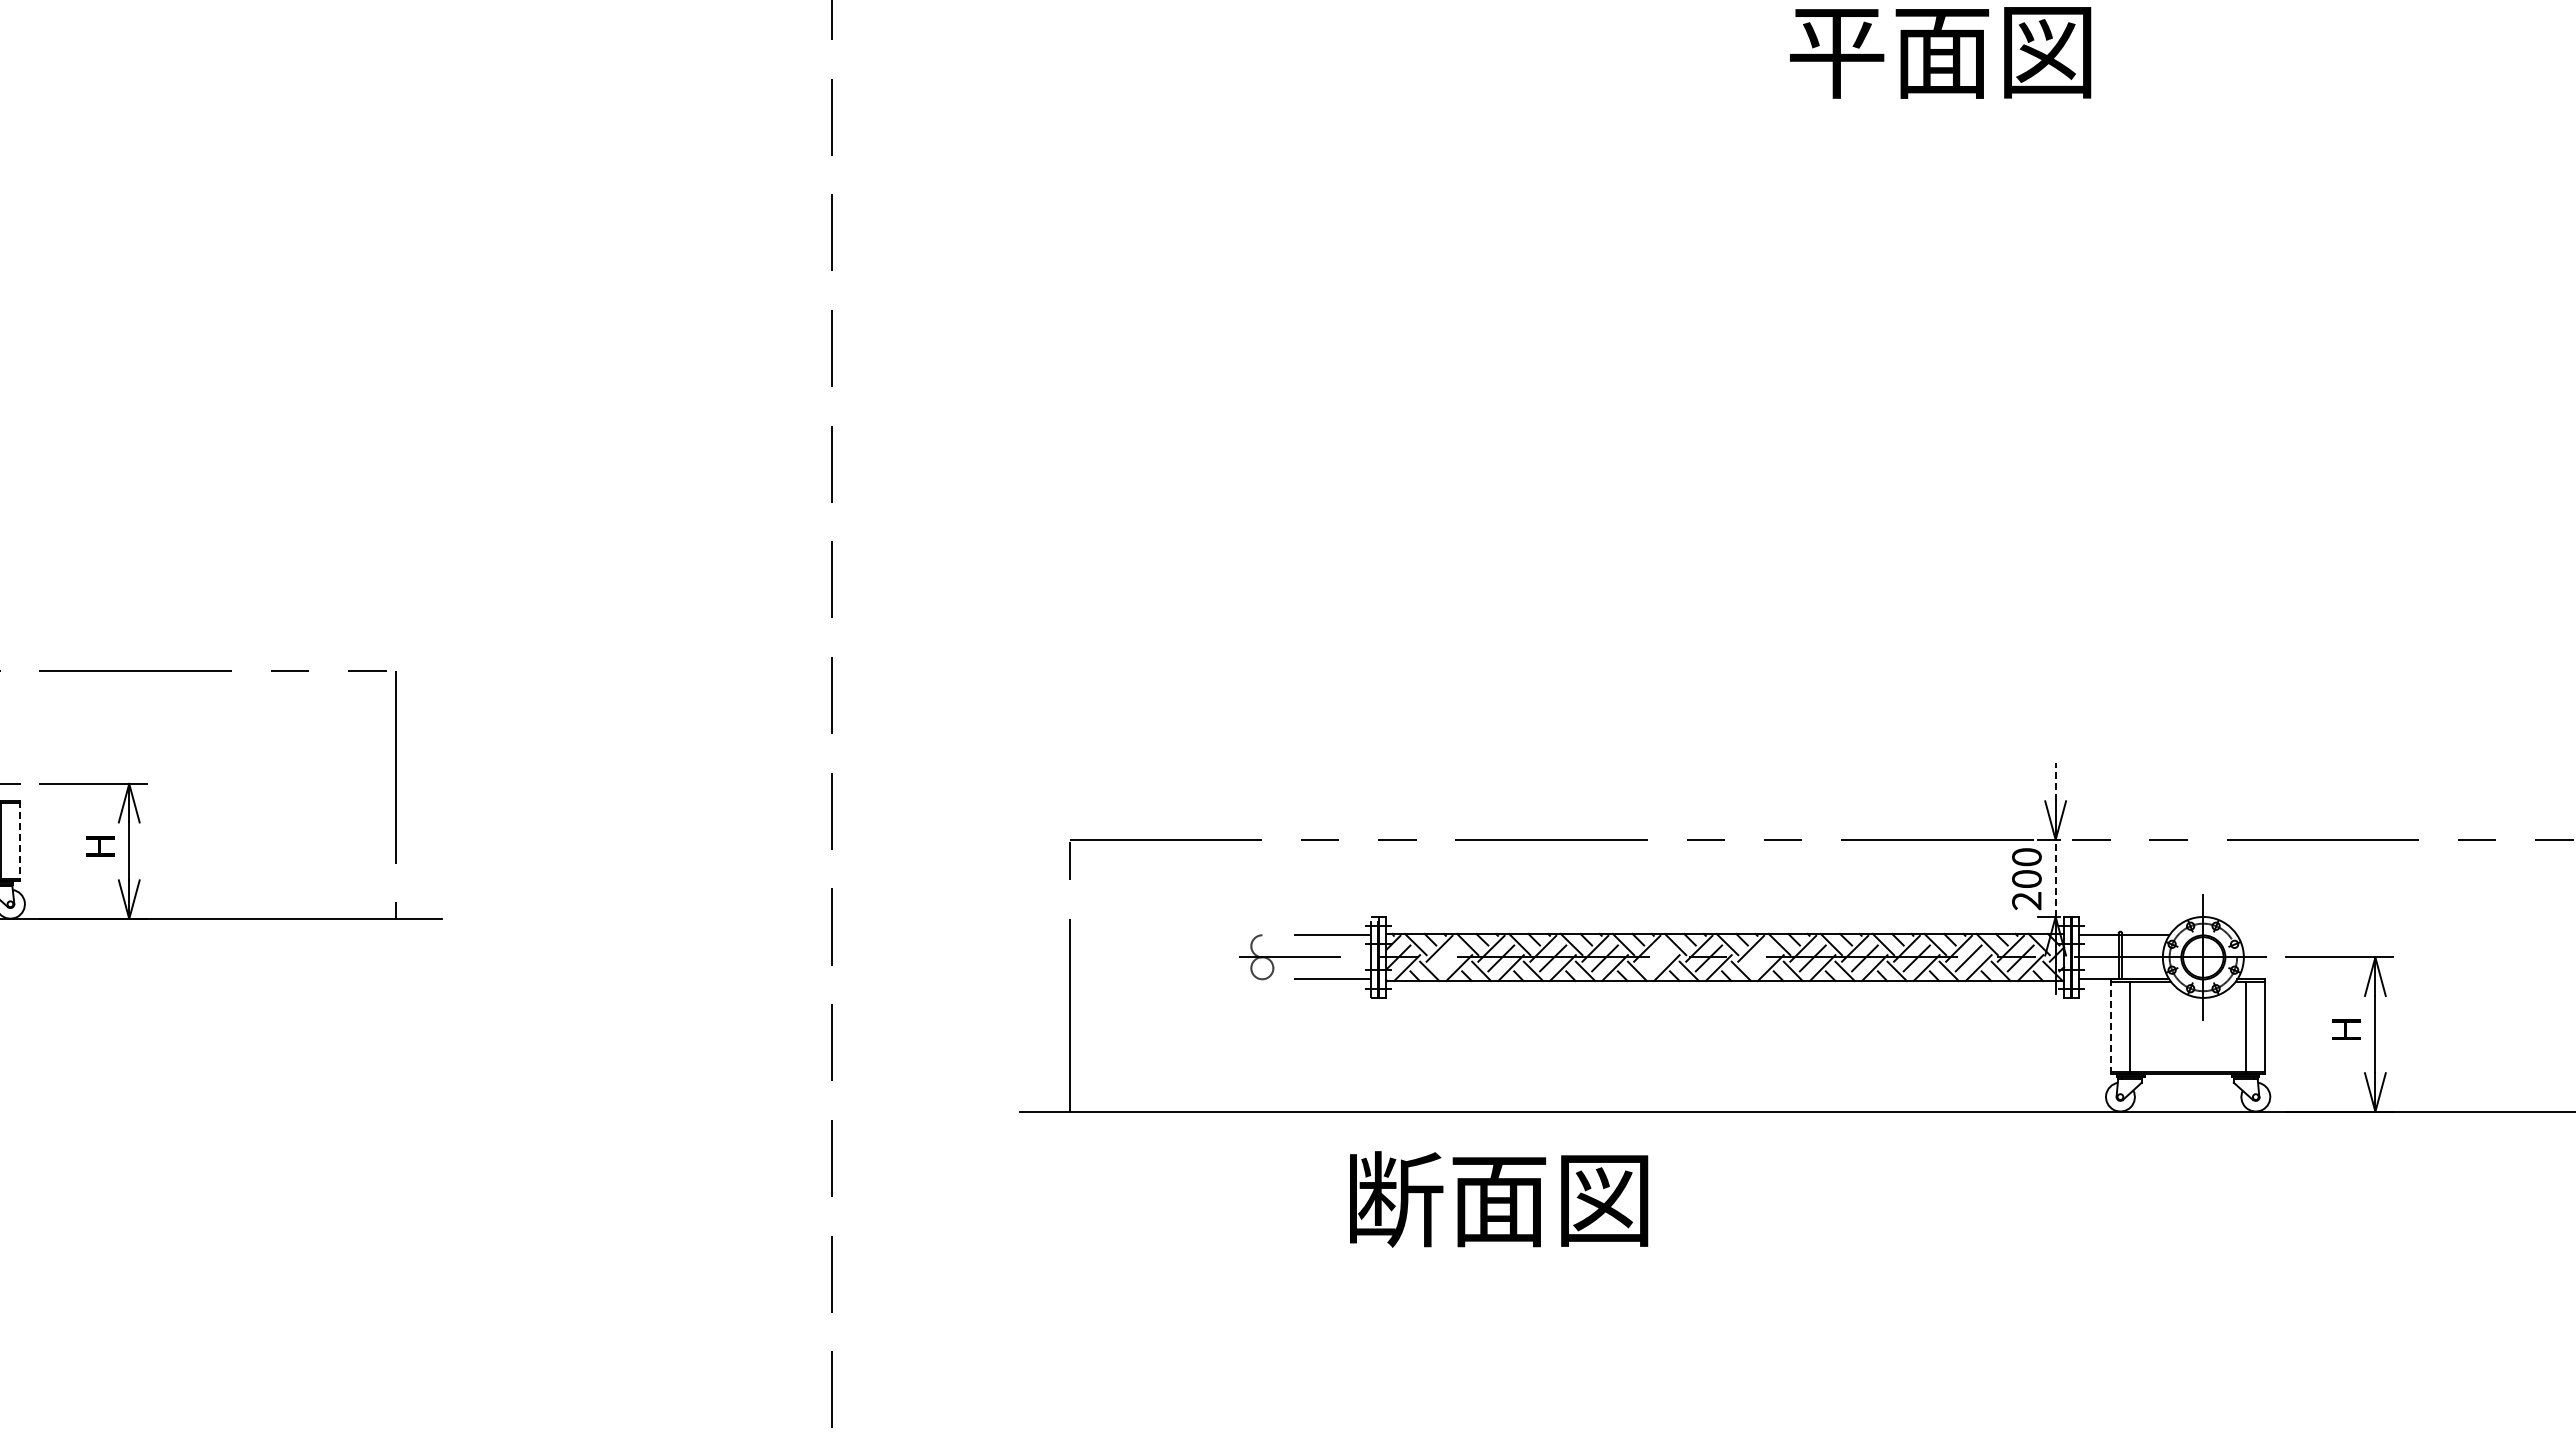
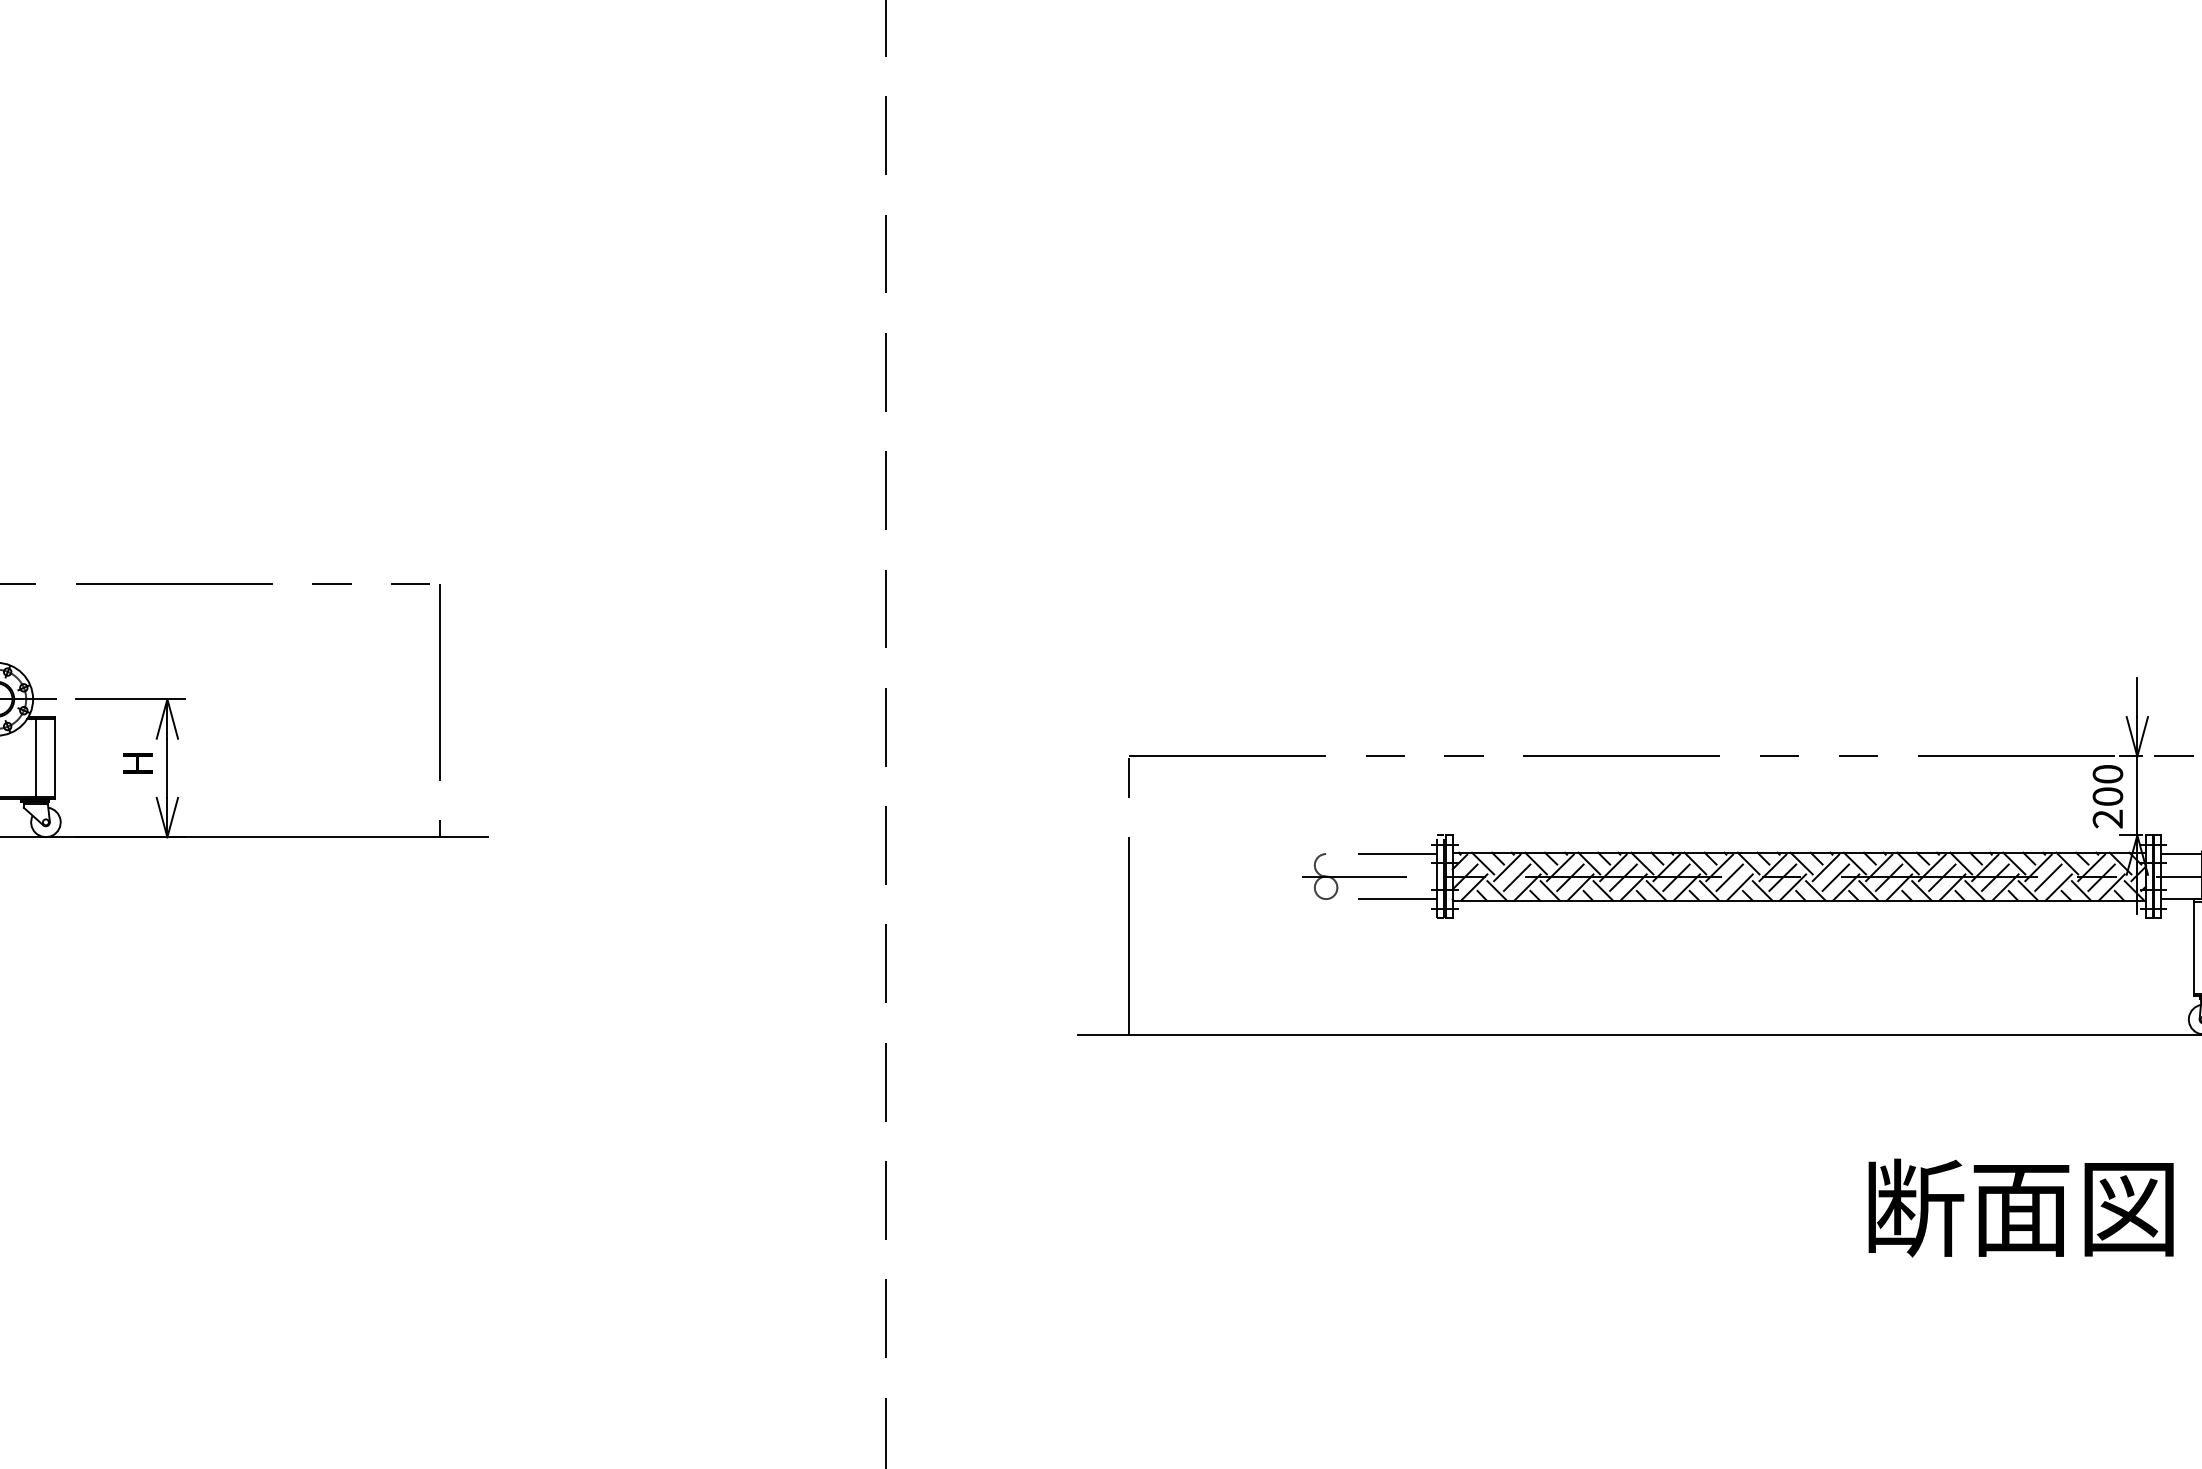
line: (2055, 781) -> (2137, 696), dashed -> solid
line: (19, 841) -> (55, 758), dashed -> solid
line: (2055, 878) -> (2137, 796), dashed -> solid
line: (1449, 958) -> (1517, 877), added
line: (1657, 958) -> (1730, 877), added
line: (1760, 958) -> (1835, 877), added
line: (2110, 1027) -> (2193, 948), dashed -> solid
text: (1499, 1199) -> (2021, 1208), moved

